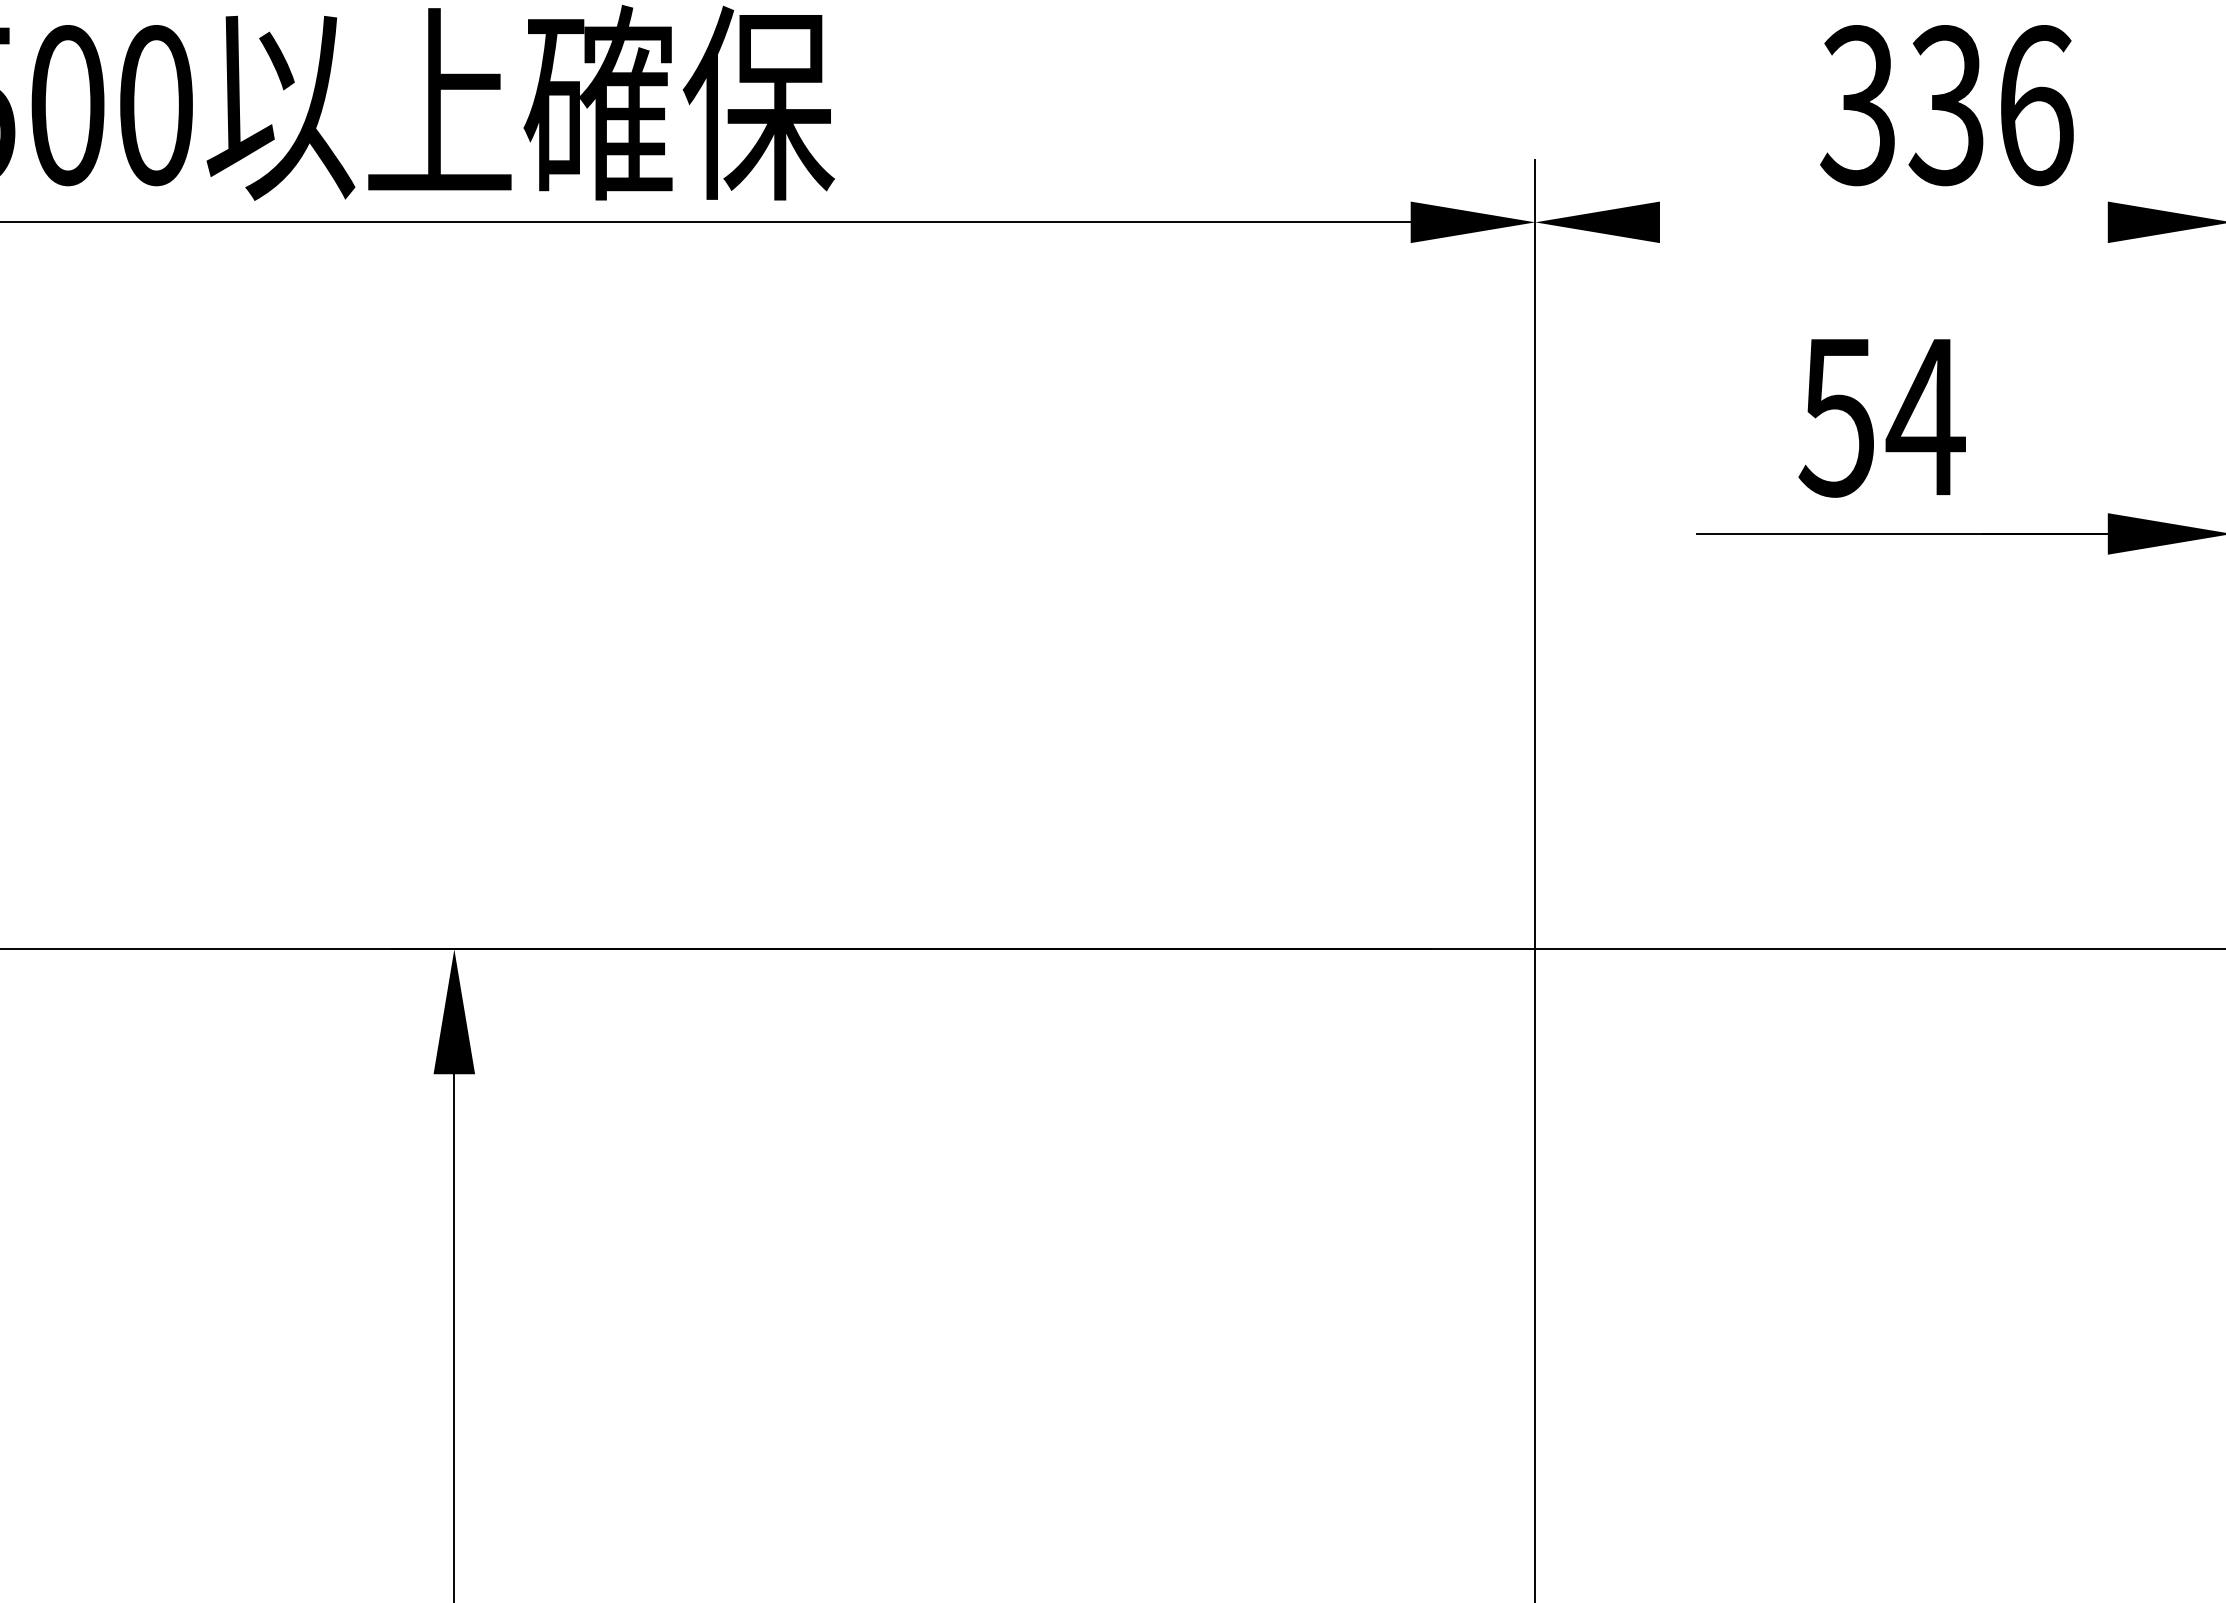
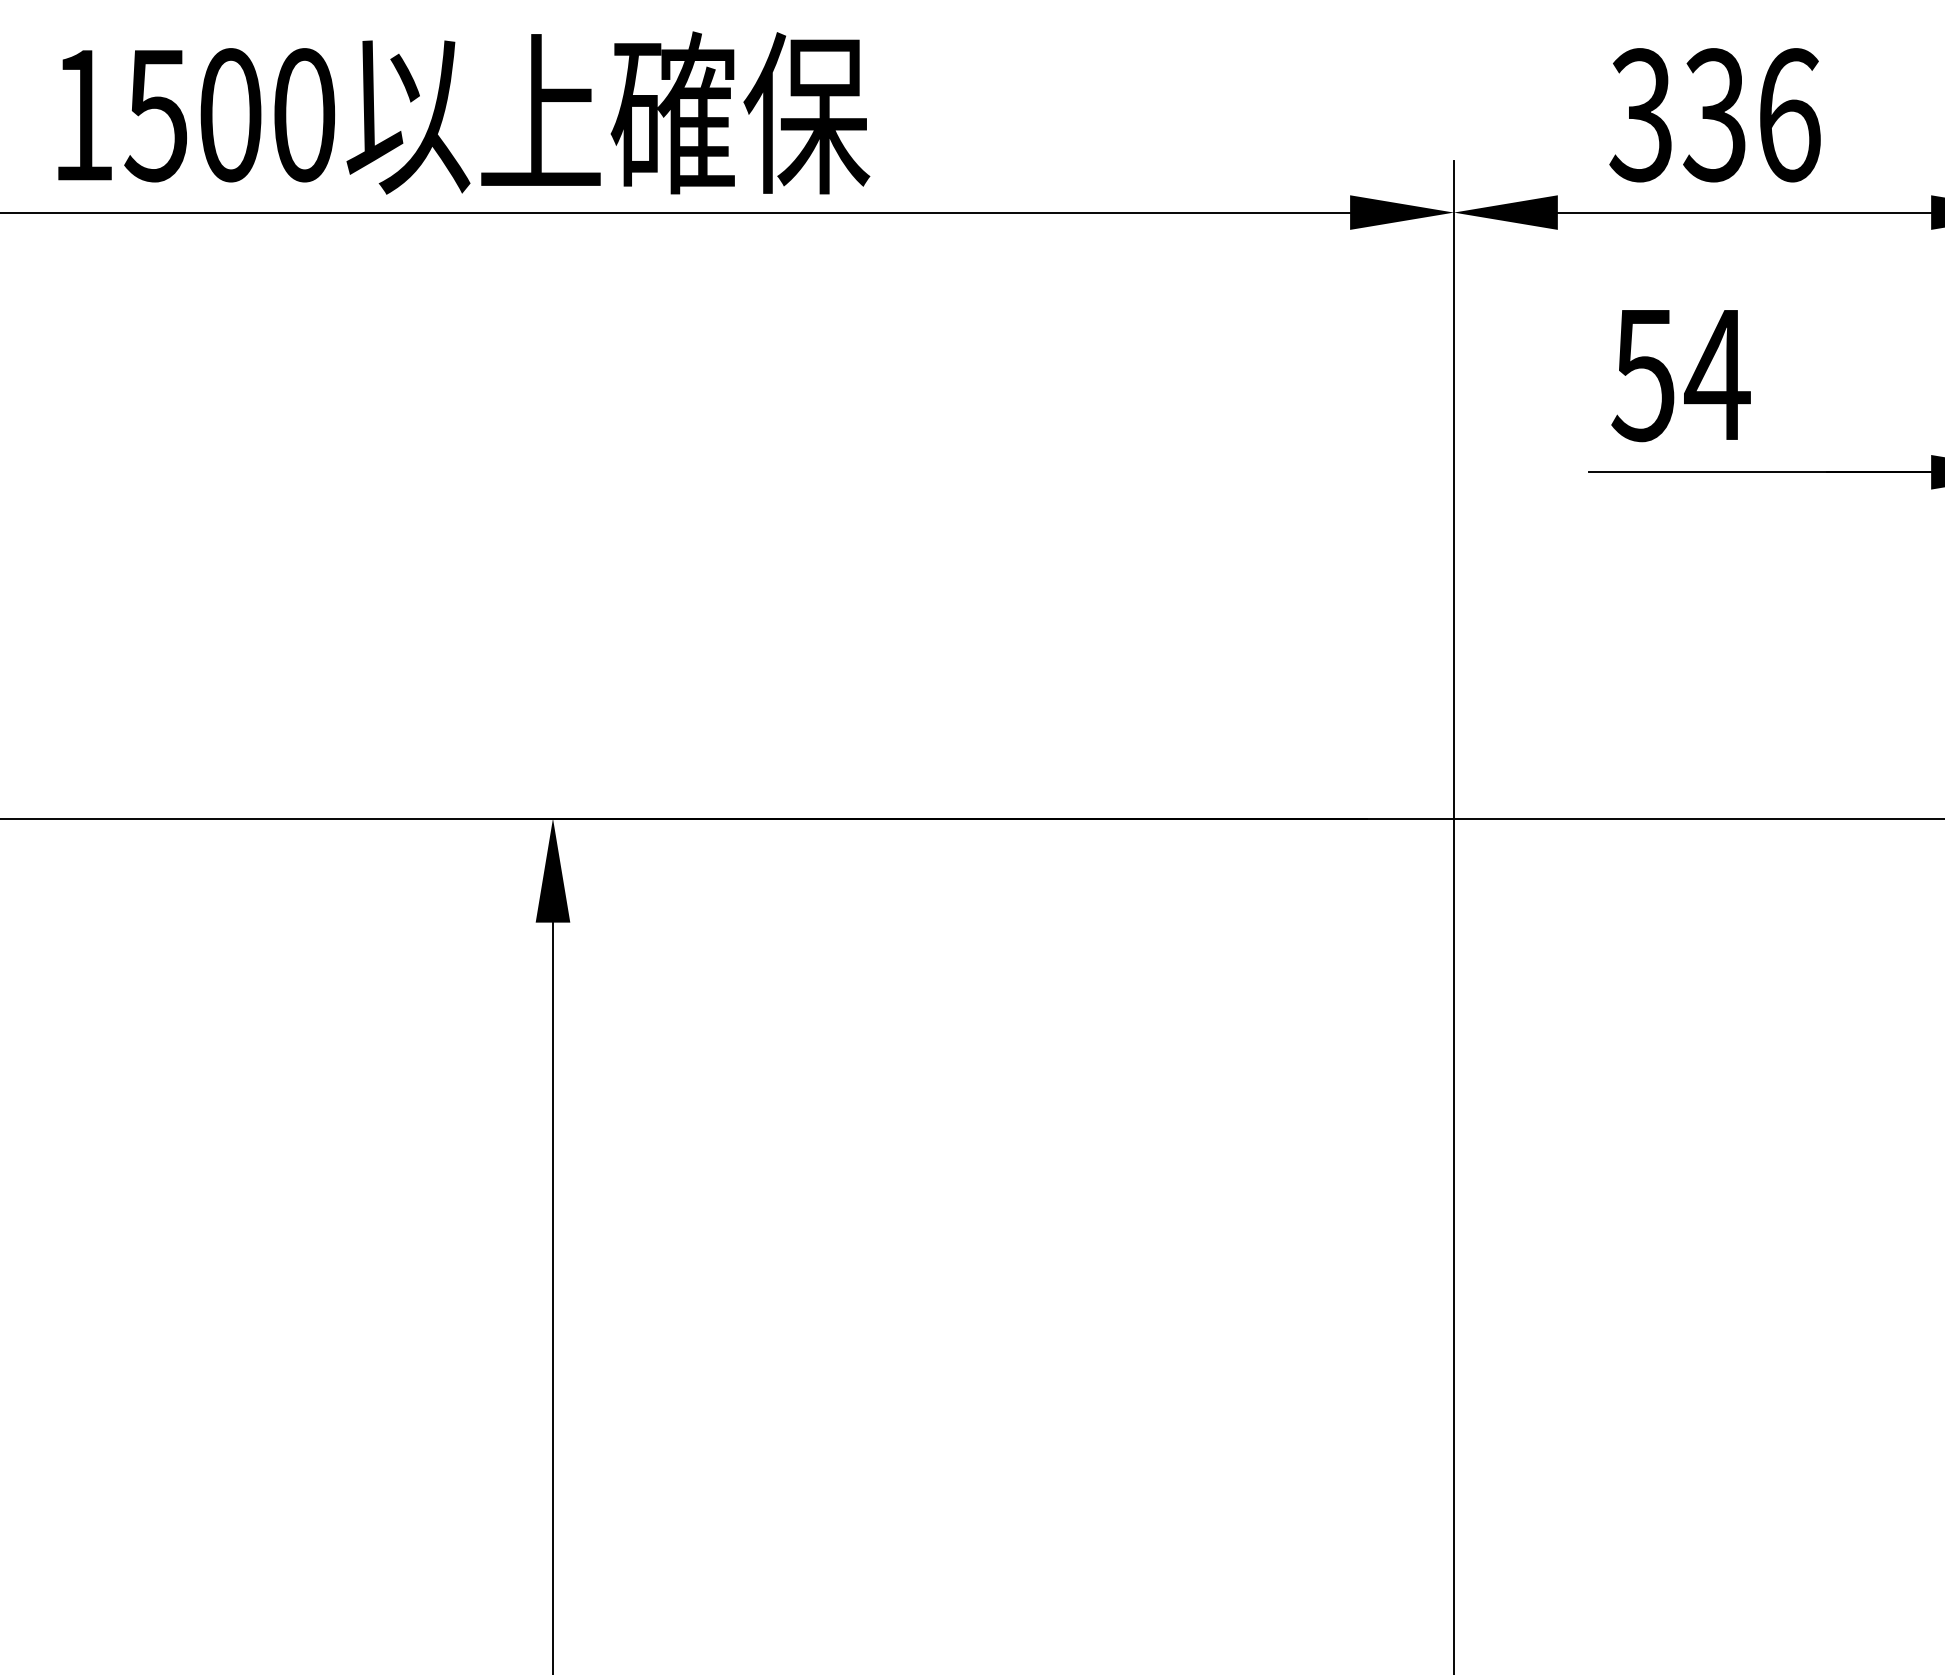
text: (1946, 105) -> (1714, 115), moved
line: (1883, 222) -> (1744, 212), added
text: (1881, 419) -> (1680, 376), moved

